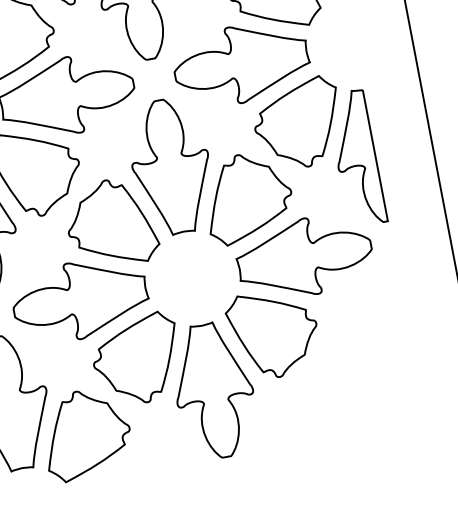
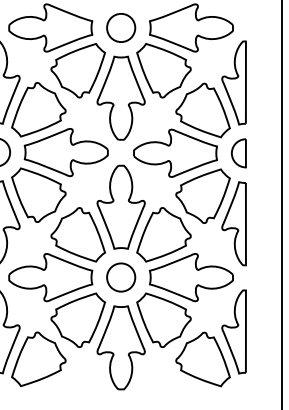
part: (342, 45) -> (238, 153), added
part: (193, 278) -> (121, 277), added
part: (353, 348) -> (210, 338), added

